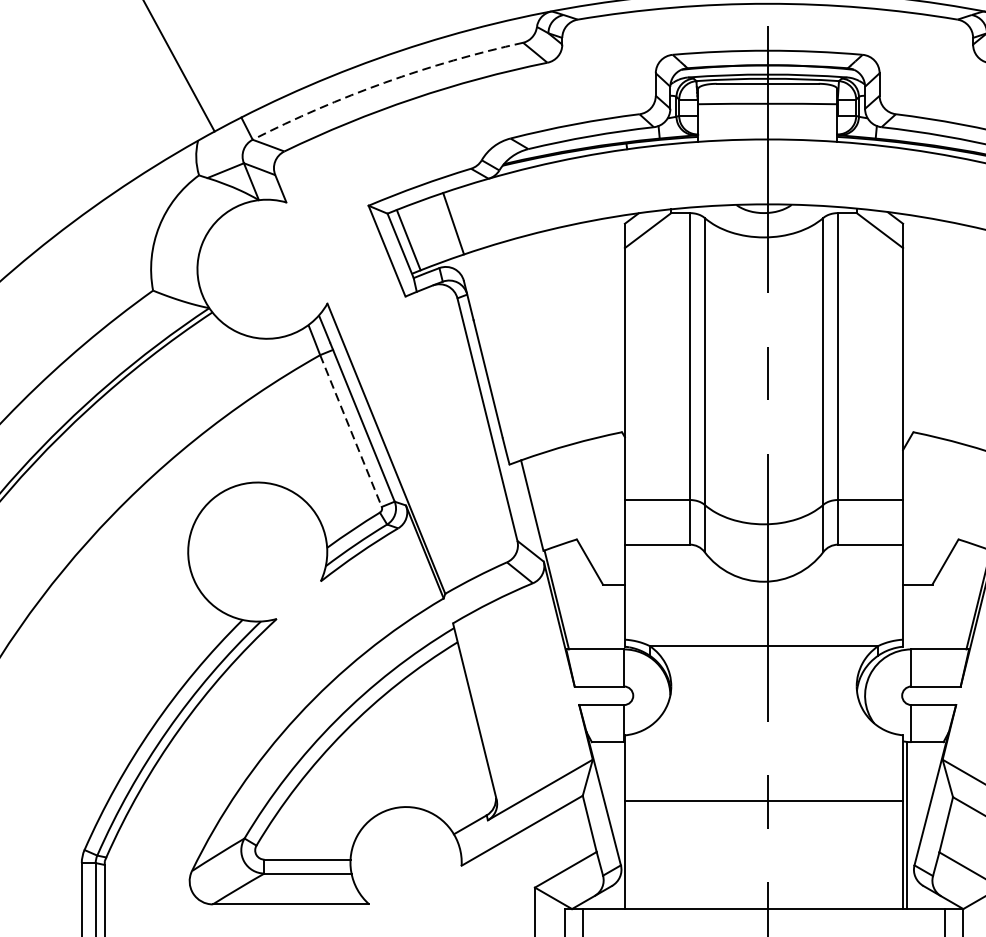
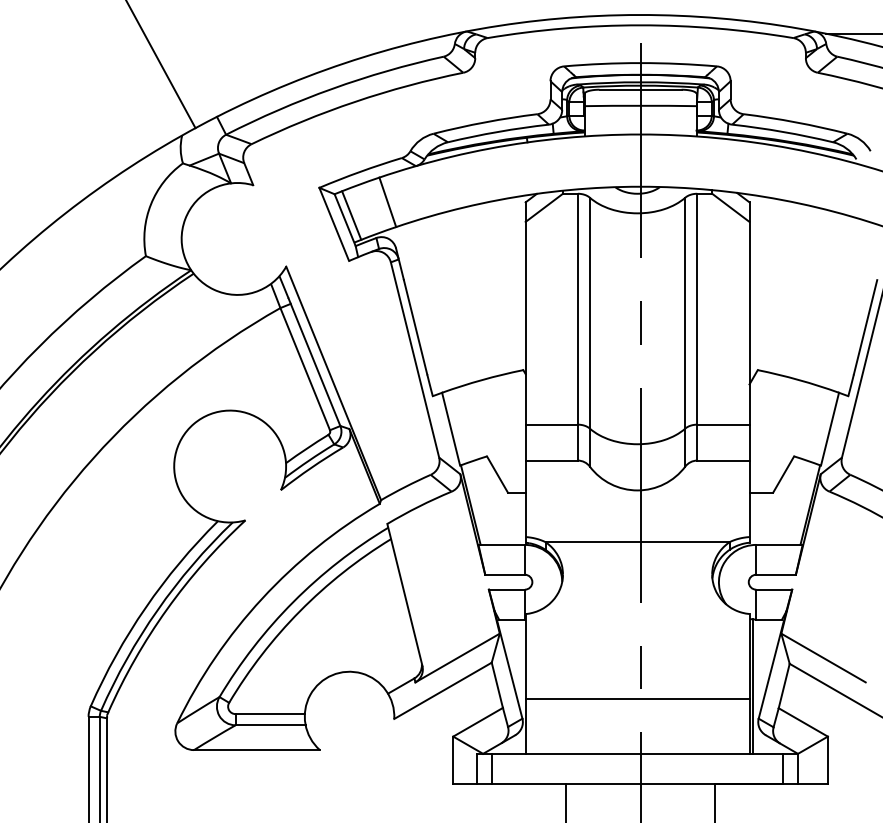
arc: (384, 82) -> (332, 88), dashed -> solid
line: (351, 431) -> (305, 369), dashed -> solid
line: (763, 800) -> (637, 698), moved

